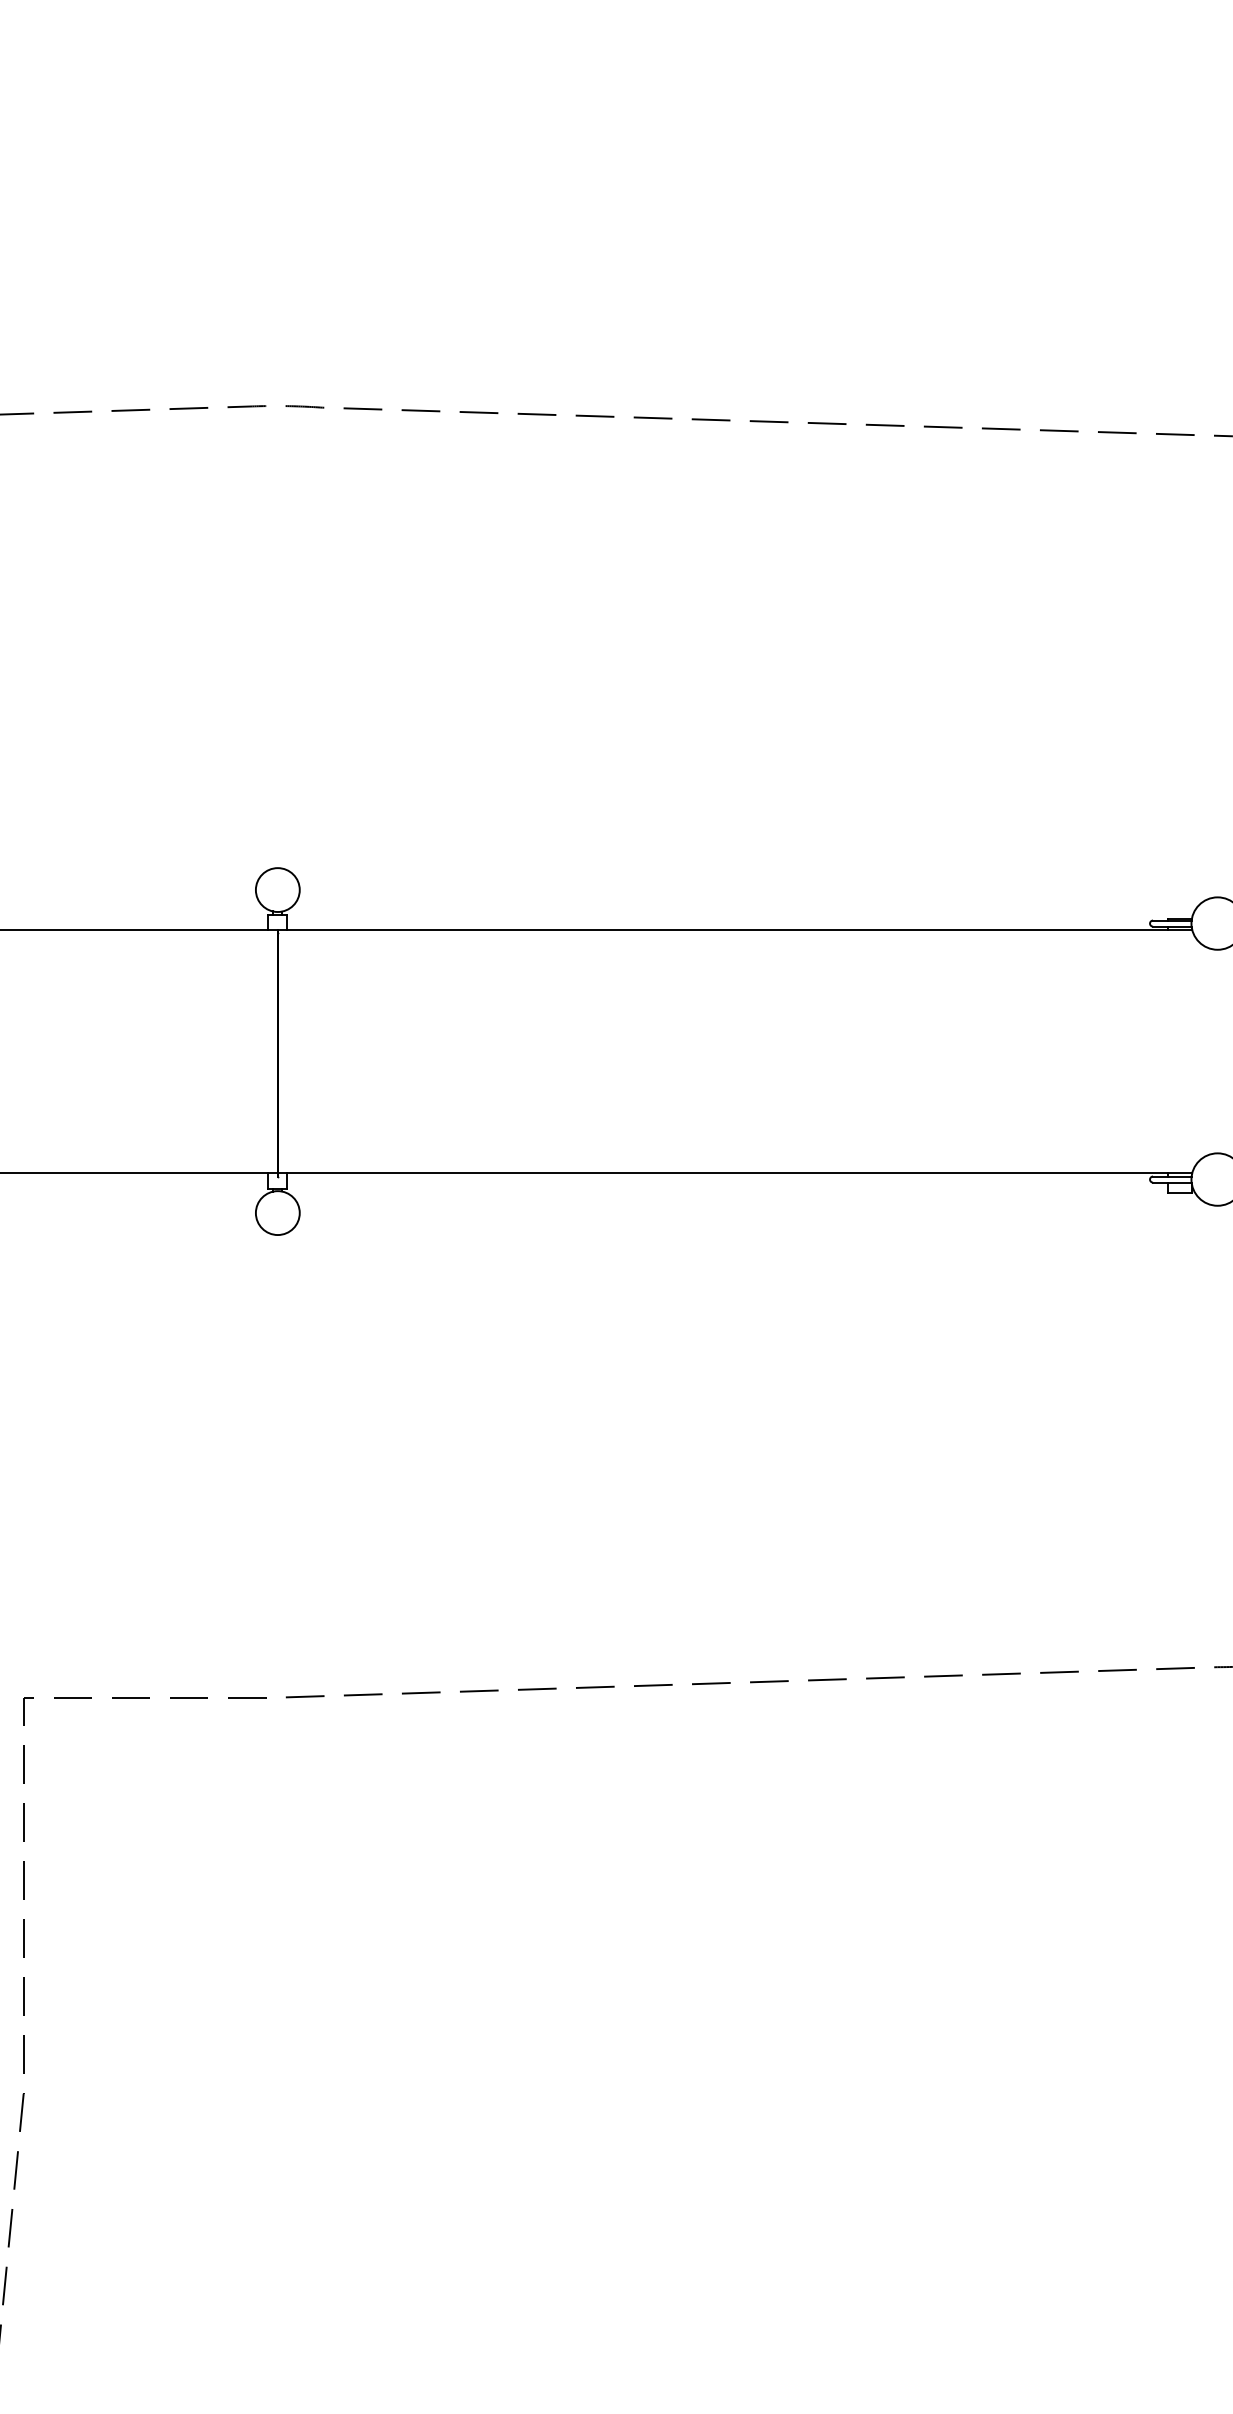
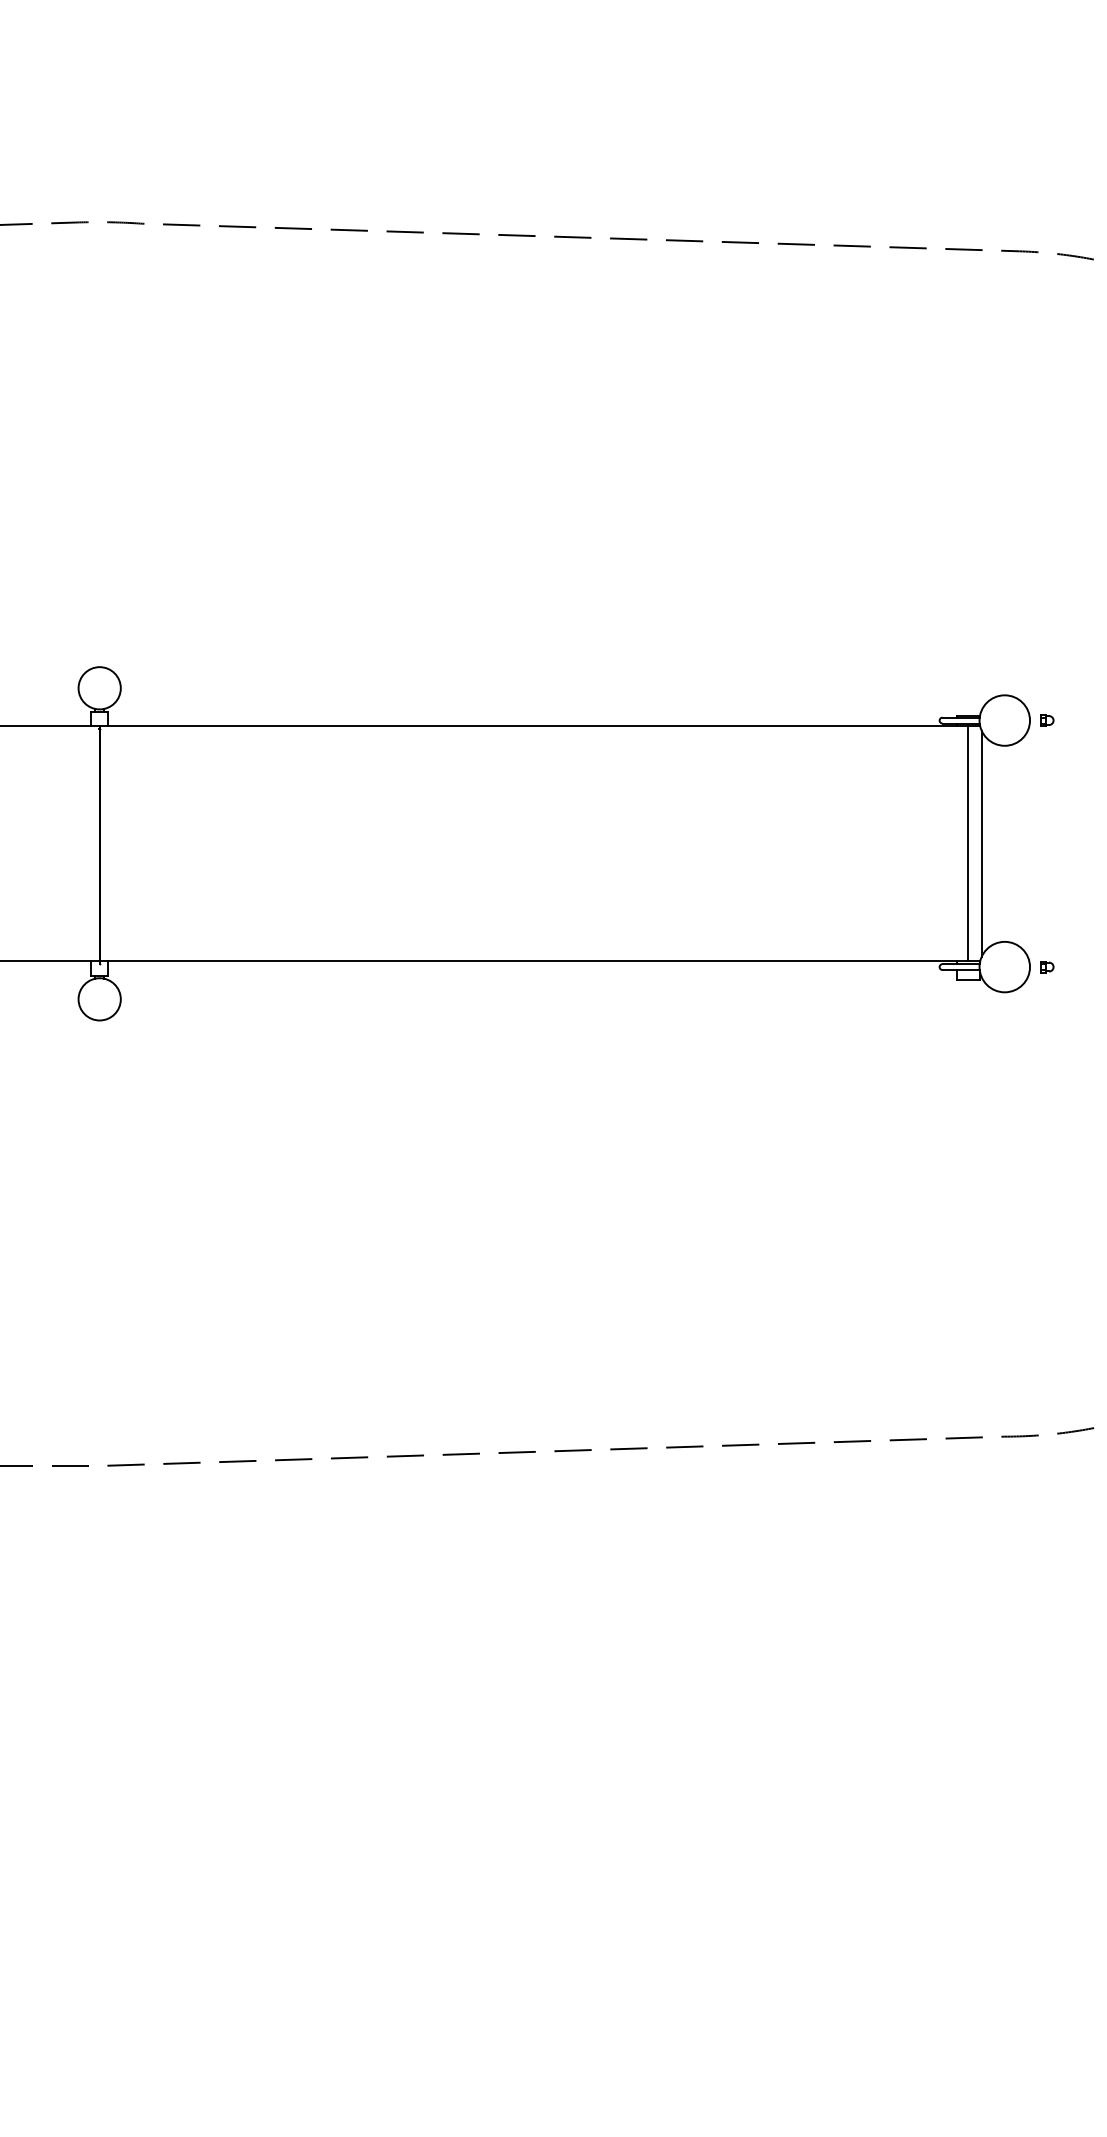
line: (1179, 1051) -> (968, 843), added
line: (1193, 1051) -> (981, 843), added

